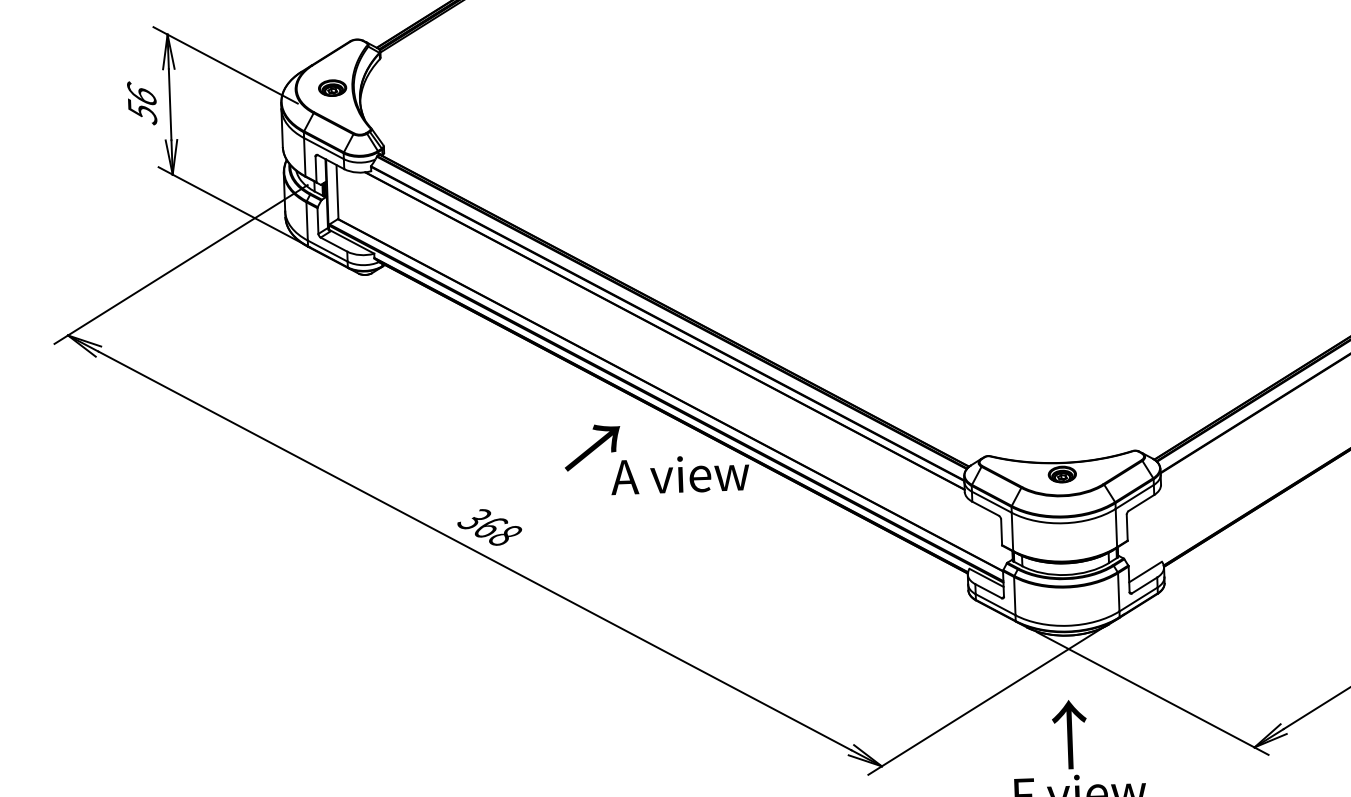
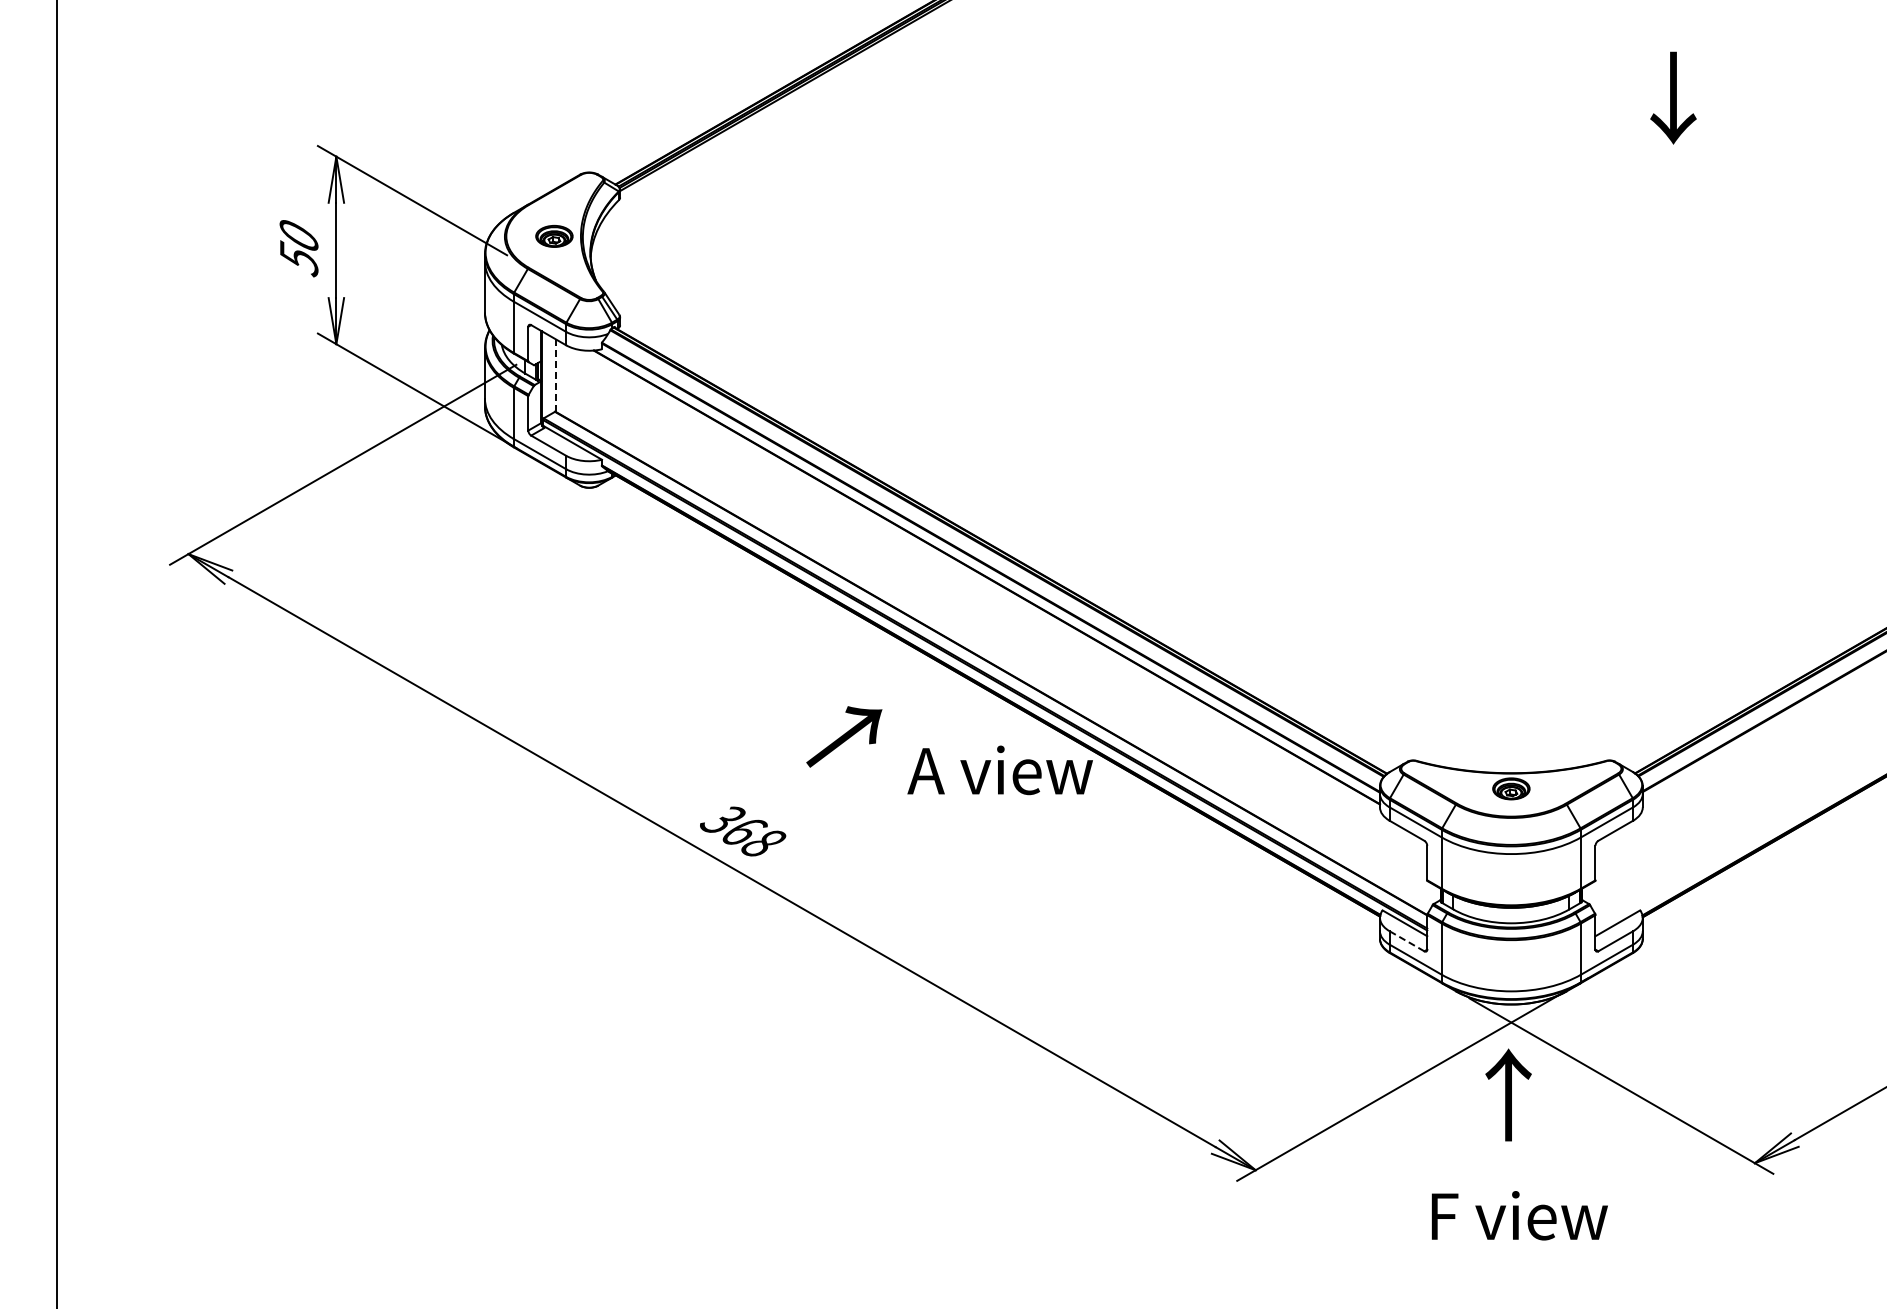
text: (141, 93) -> (298, 233), 56 -> 50
line: (337, 192) -> (555, 375), solid -> dashed
text: (592, 447) -> (844, 736), moved
line: (988, 591) -> (1406, 941), solid -> dashed
text: (1069, 734) -> (1508, 1094), moved

